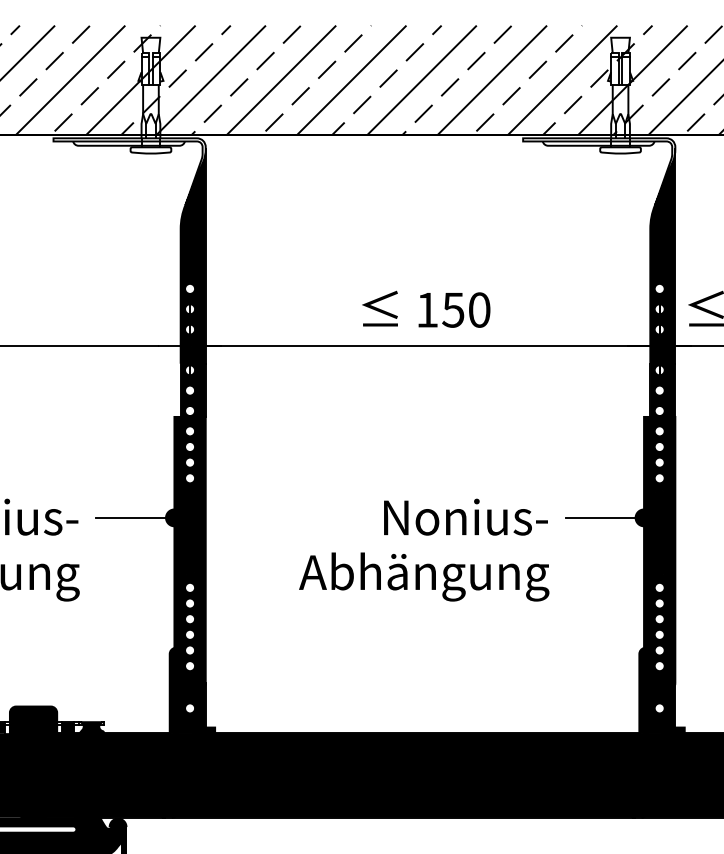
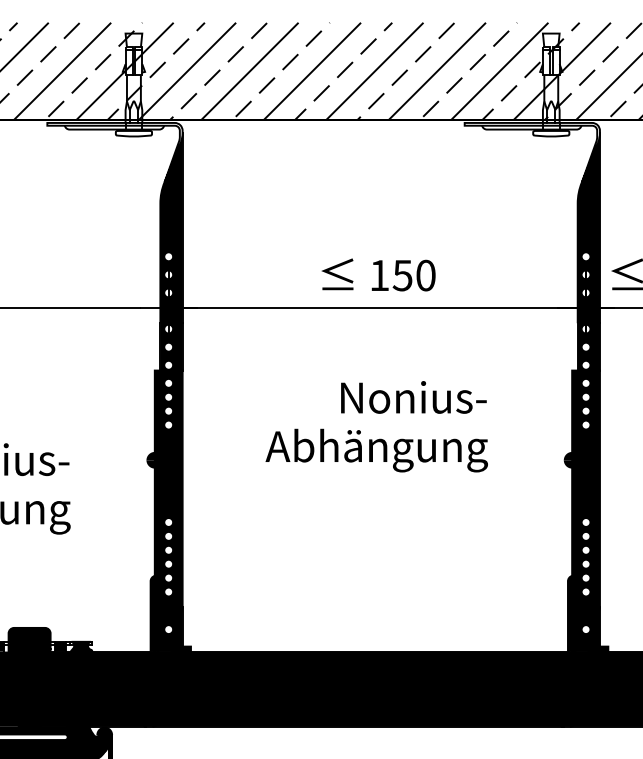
line: (135, 517) -> (120, 459), removed
line: (604, 517) -> (537, 459), removed
text: (424, 549) -> (377, 426), moved

